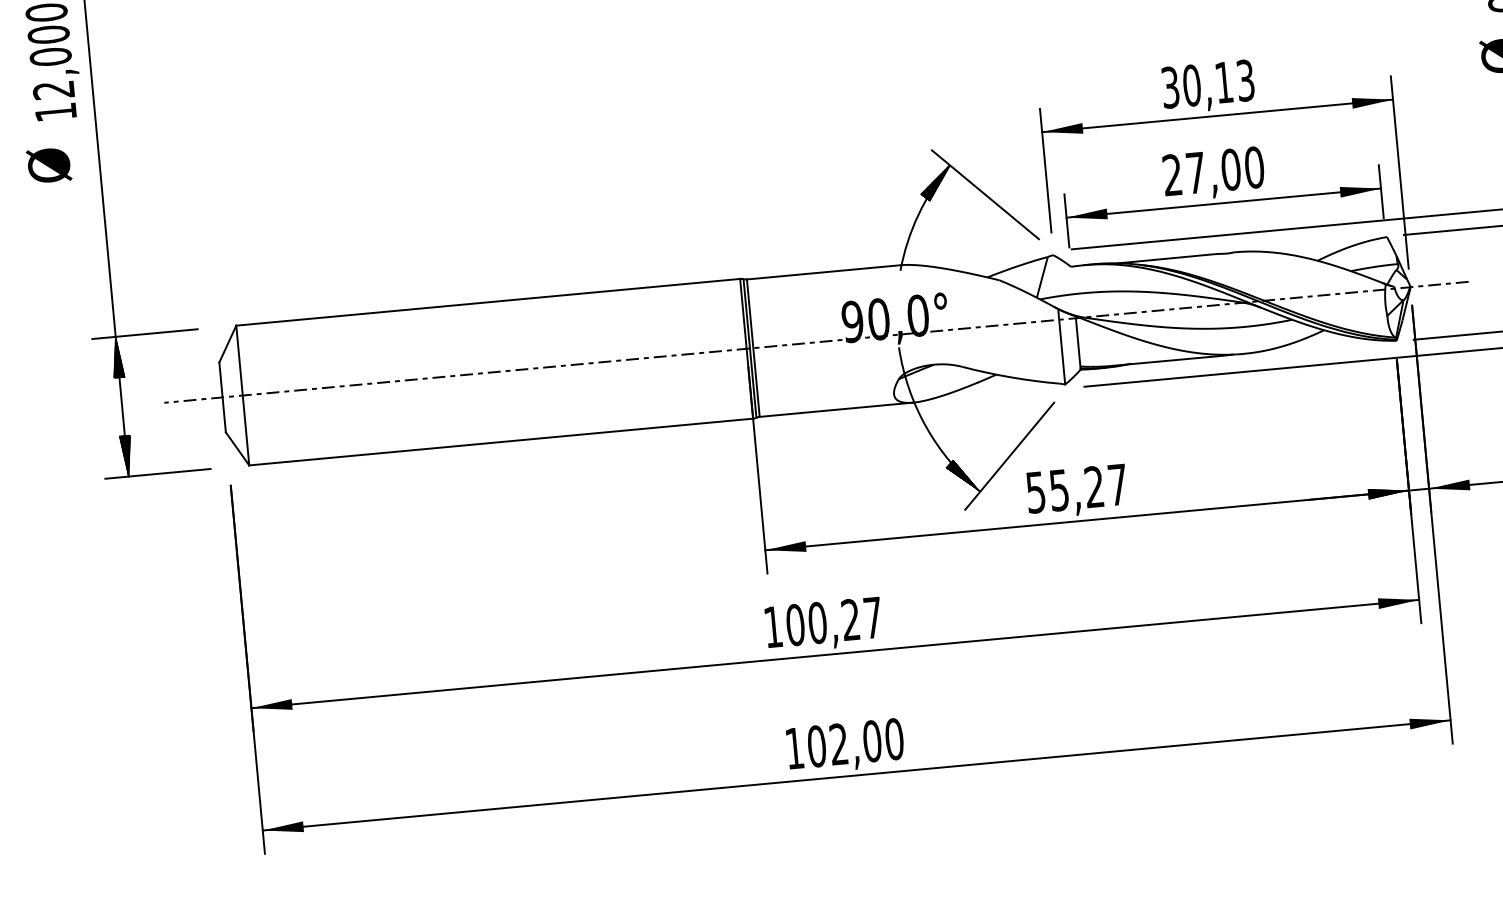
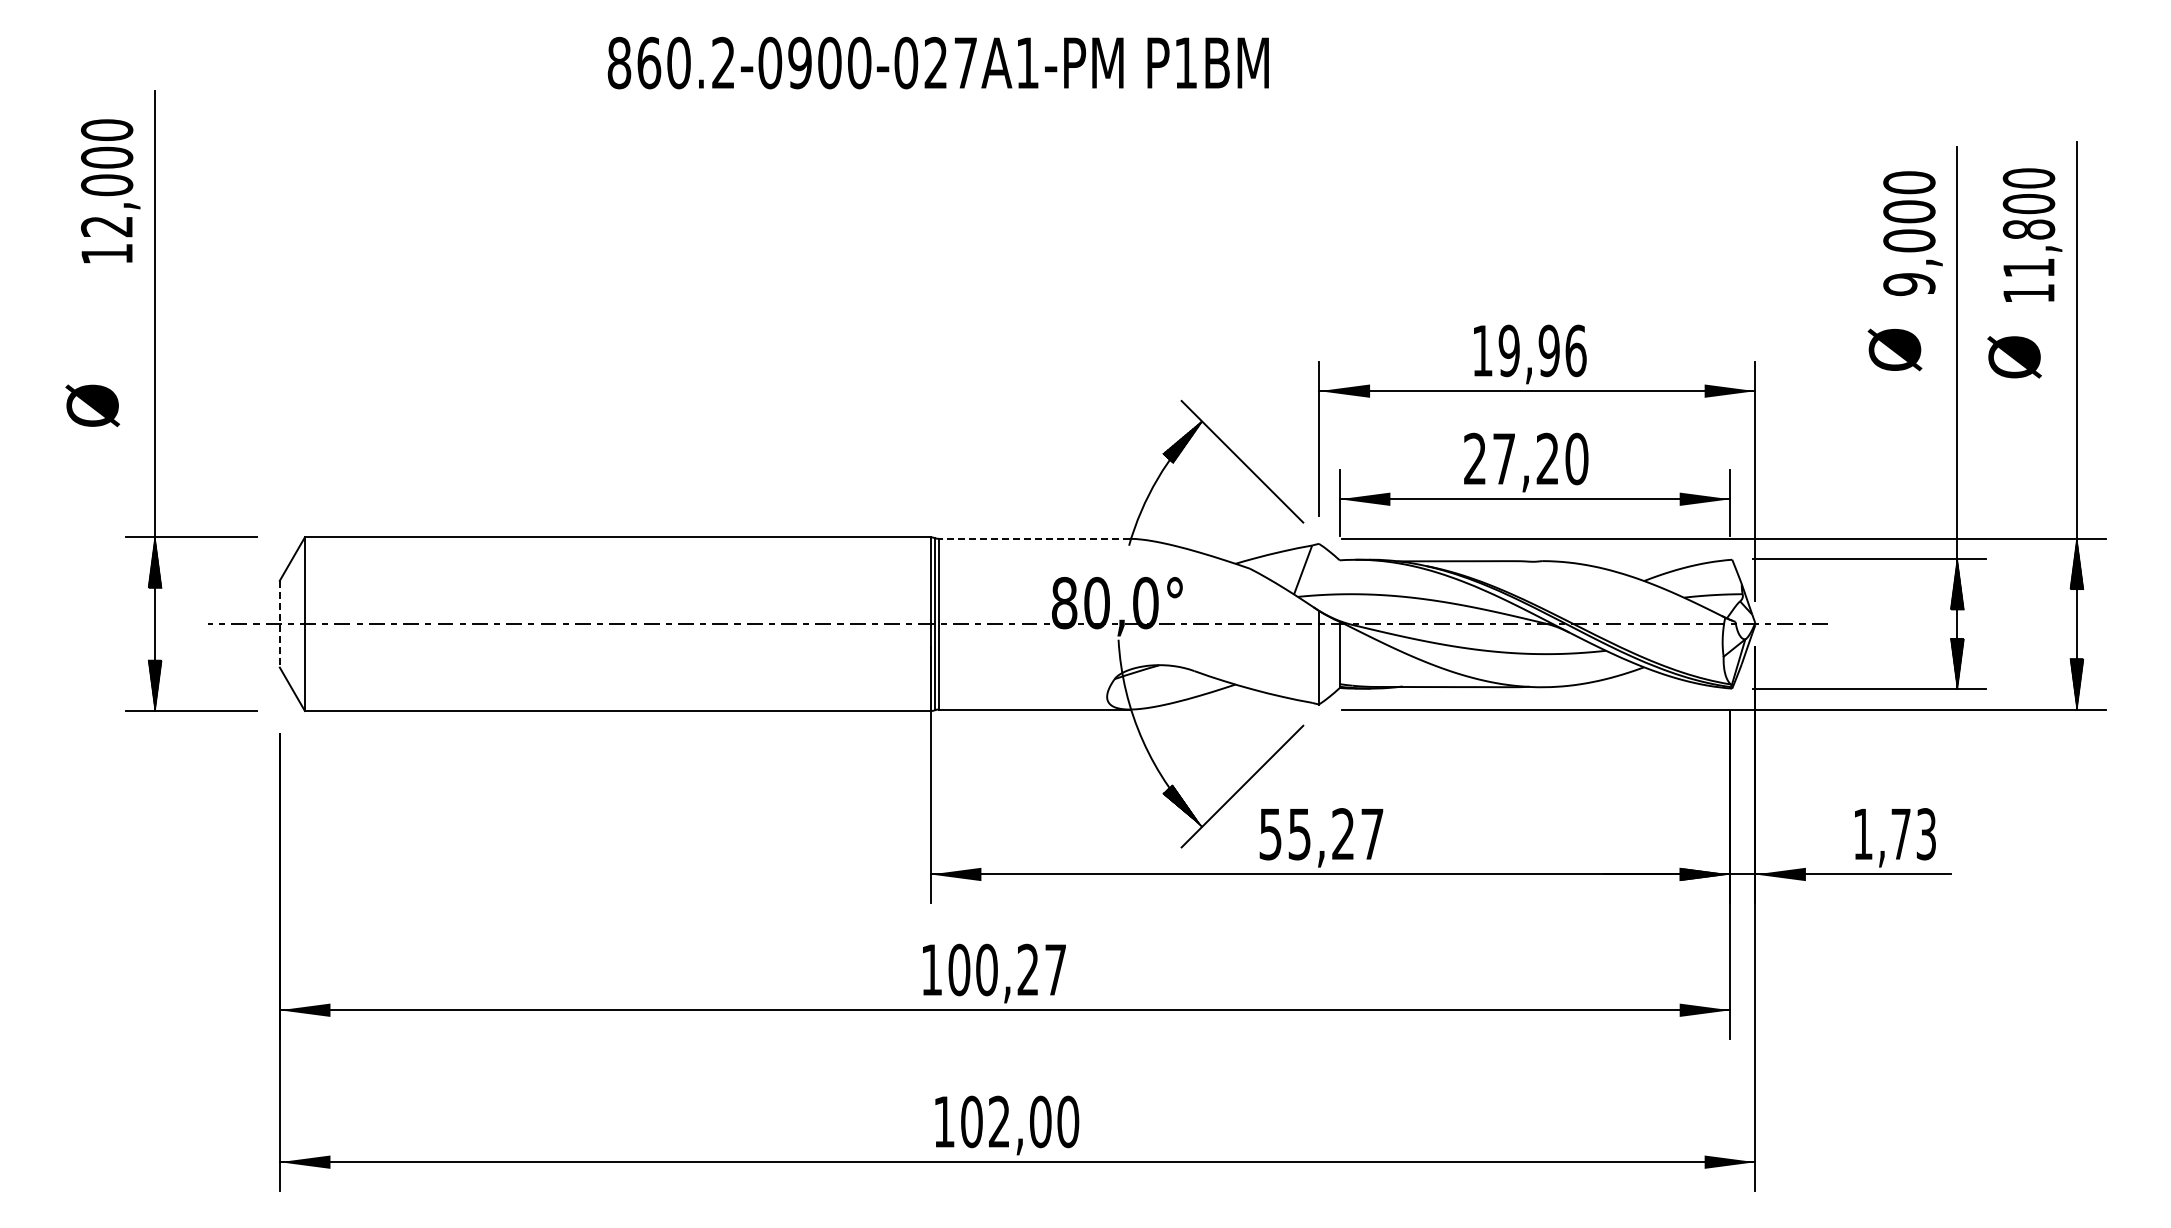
text: (1208, 83) -> (1529, 350), 30,13 -> 19,96
text: (48, 165) -> (92, 405), moved
text: (1230, 169) -> (1547, 458), 27,00 -> 27,20
line: (822, 272) -> (1033, 538), solid -> dashed
text: (852, 322) -> (1064, 603), 90,0° -> 80,0°
line: (222, 397) -> (279, 624), solid -> dashed

